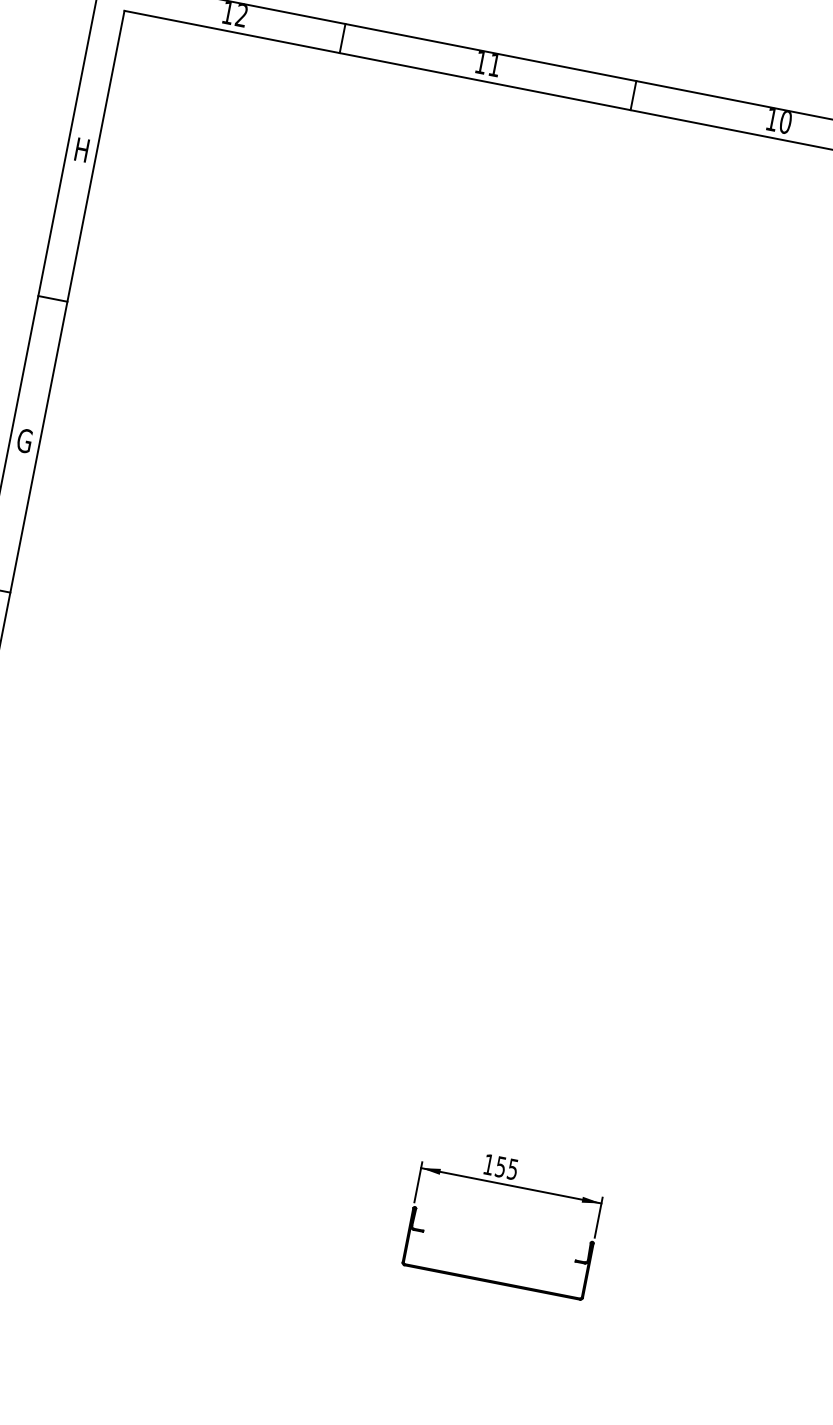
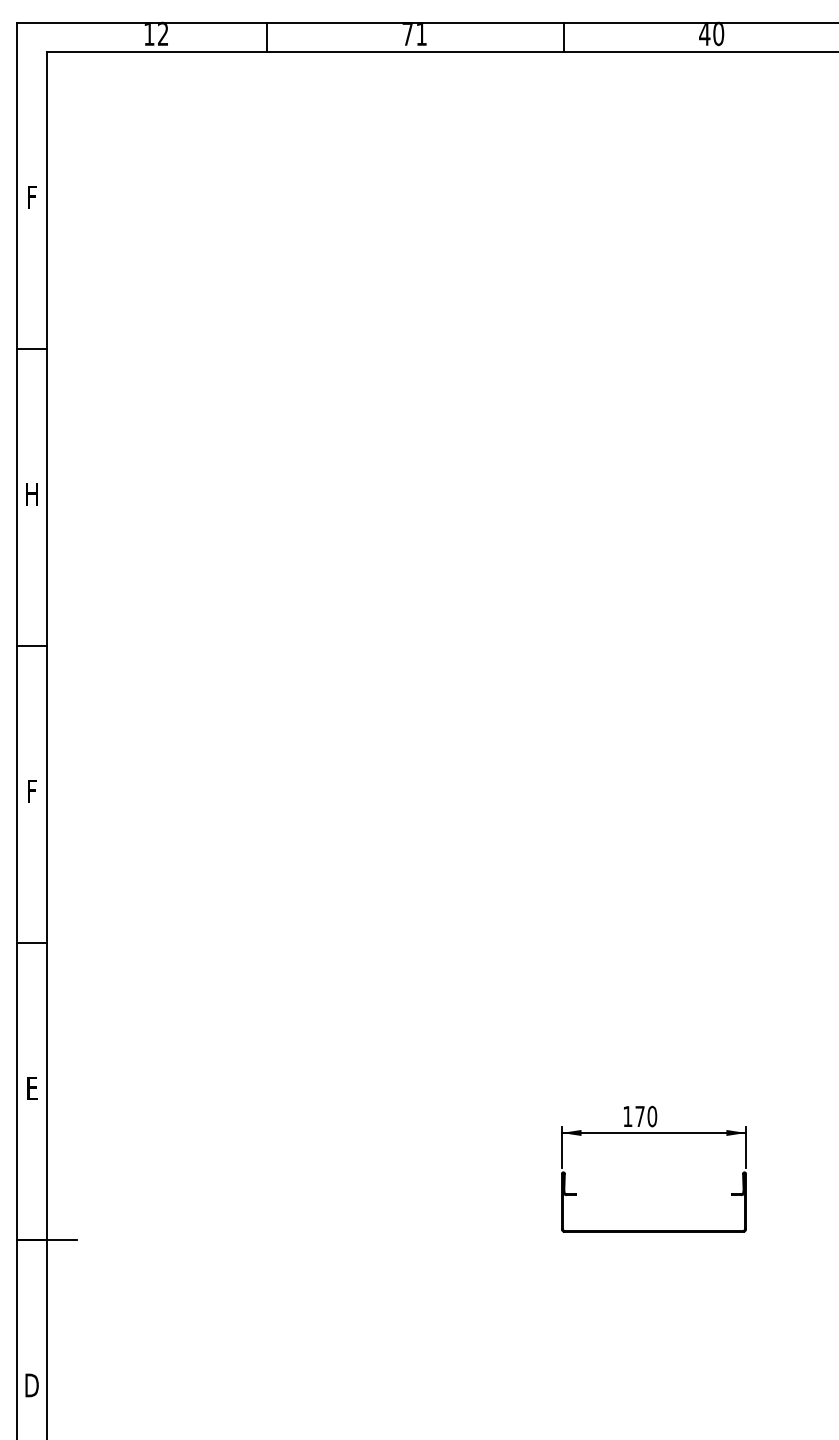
text: (481, 62) -> (407, 34), 11 -> 71
text: (771, 119) -> (704, 34), 10 -> 40
text: (81, 150) -> (31, 197), H -> F
text: (24, 440) -> (31, 494), G -> H
text: (507, 1168) -> (646, 1116), 155 -> 170

